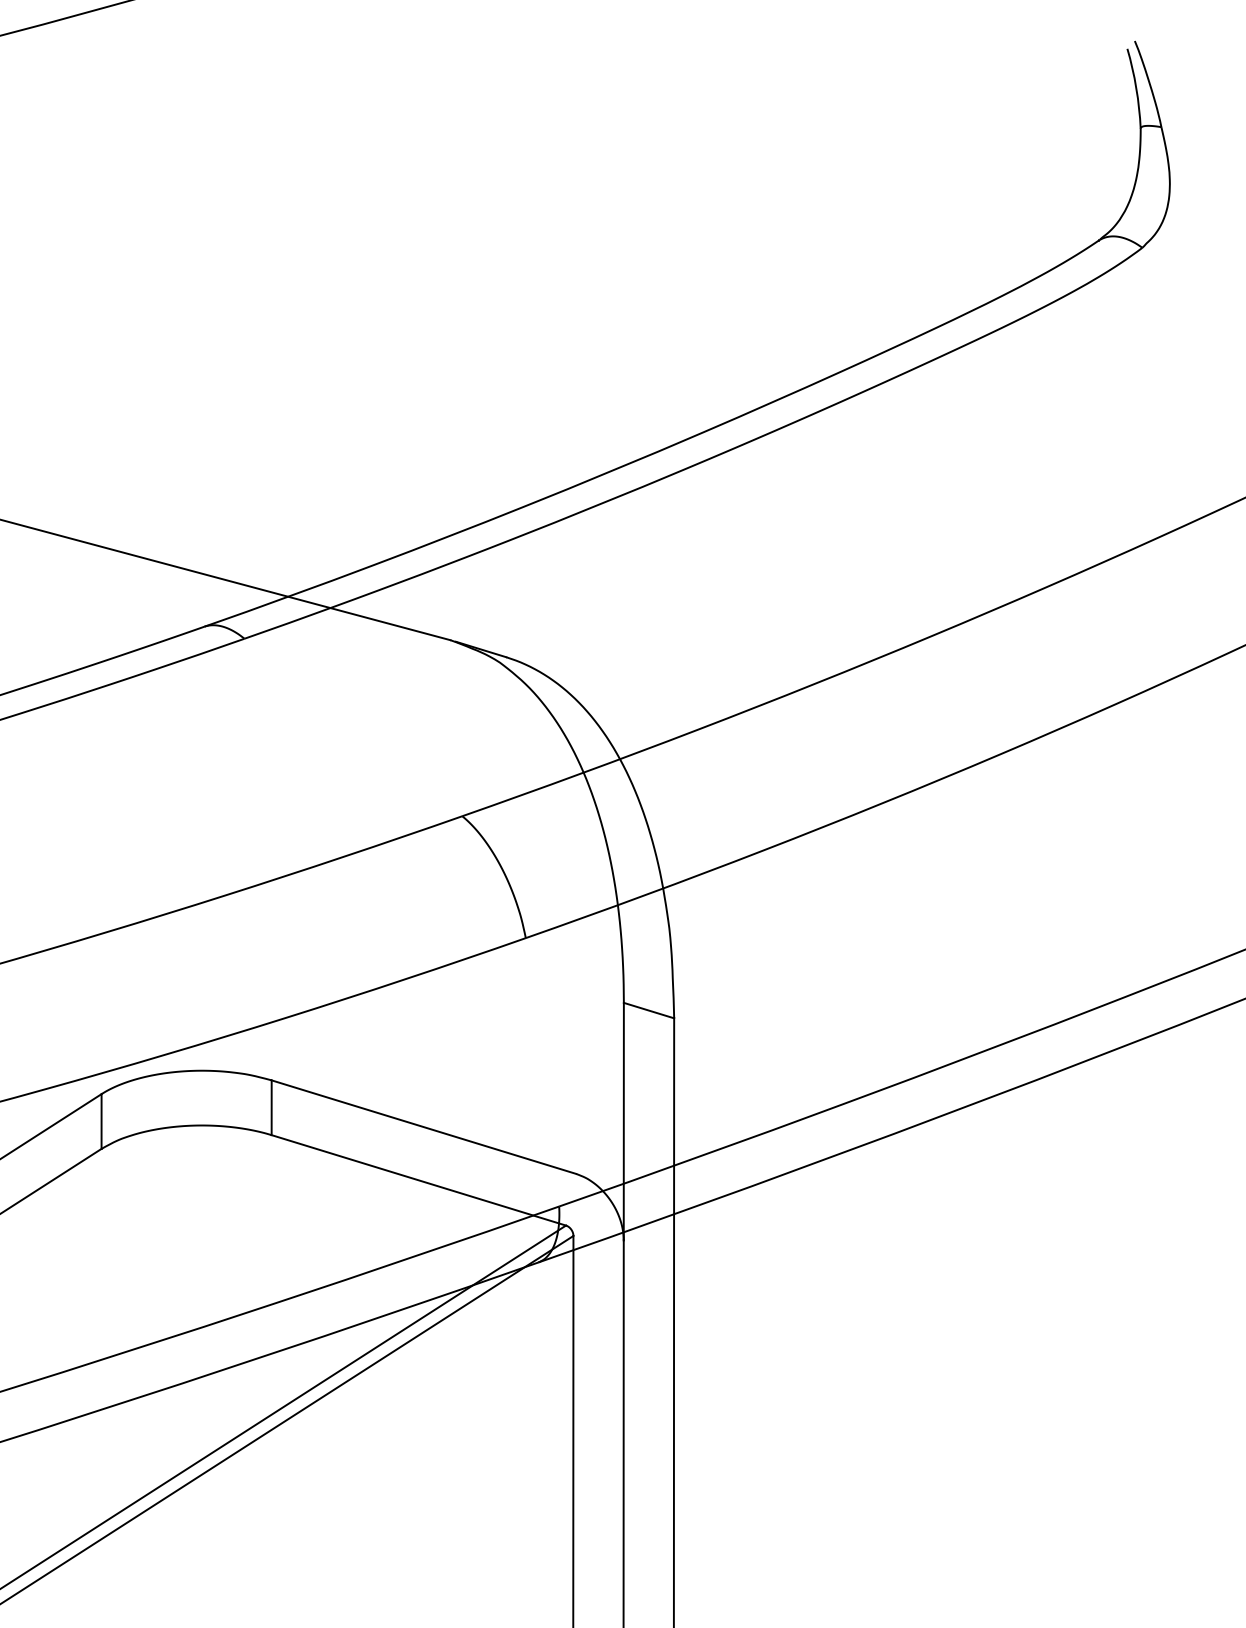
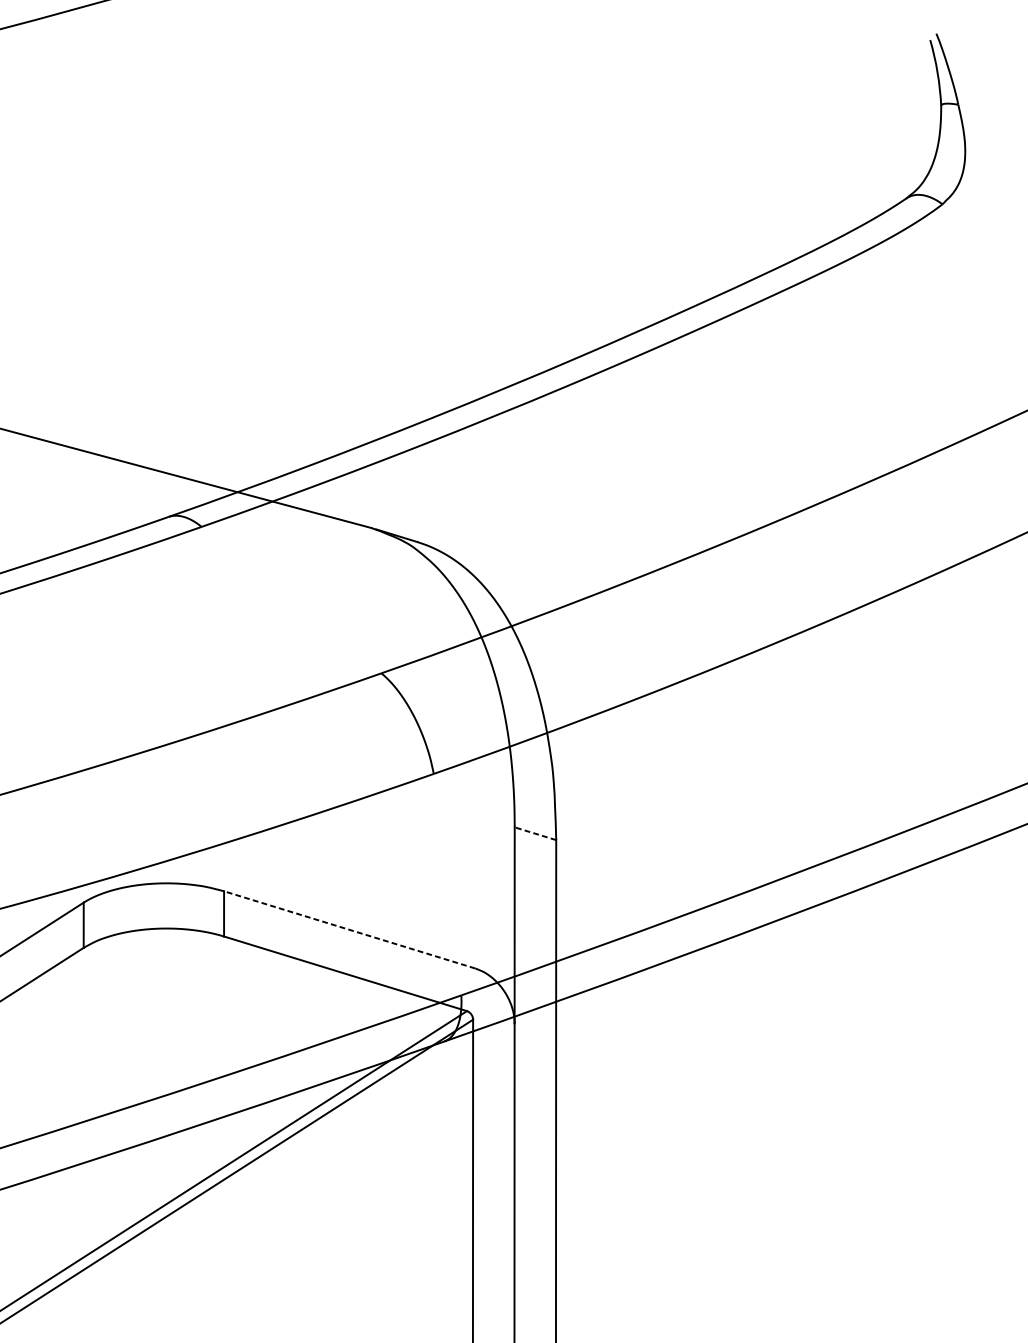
line: (648, 1010) -> (535, 833), solid -> dashed
line: (423, 1126) -> (349, 929), solid -> dashed

